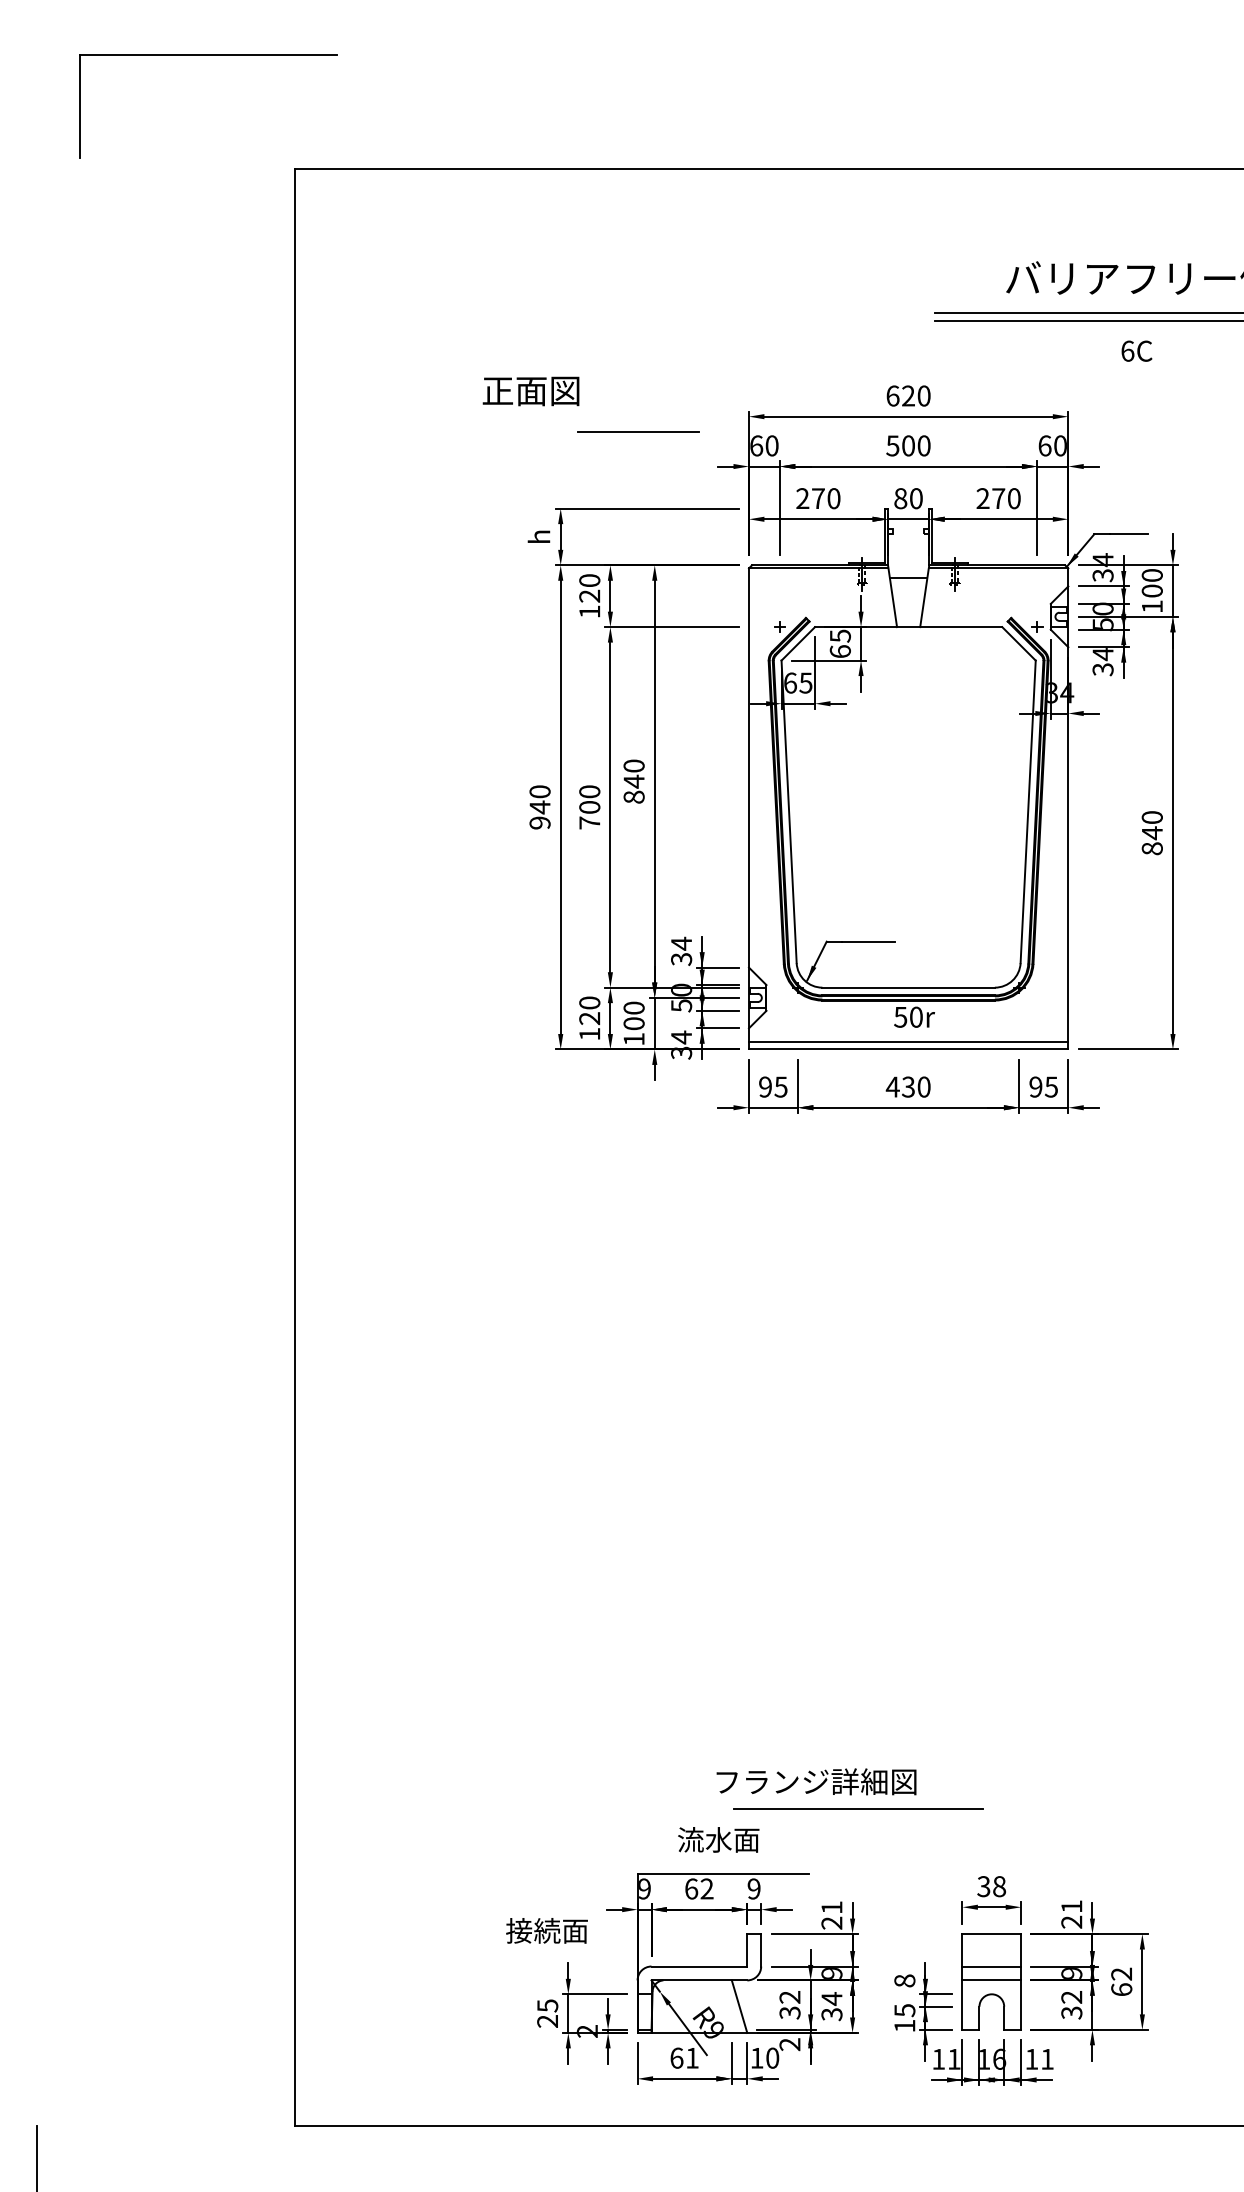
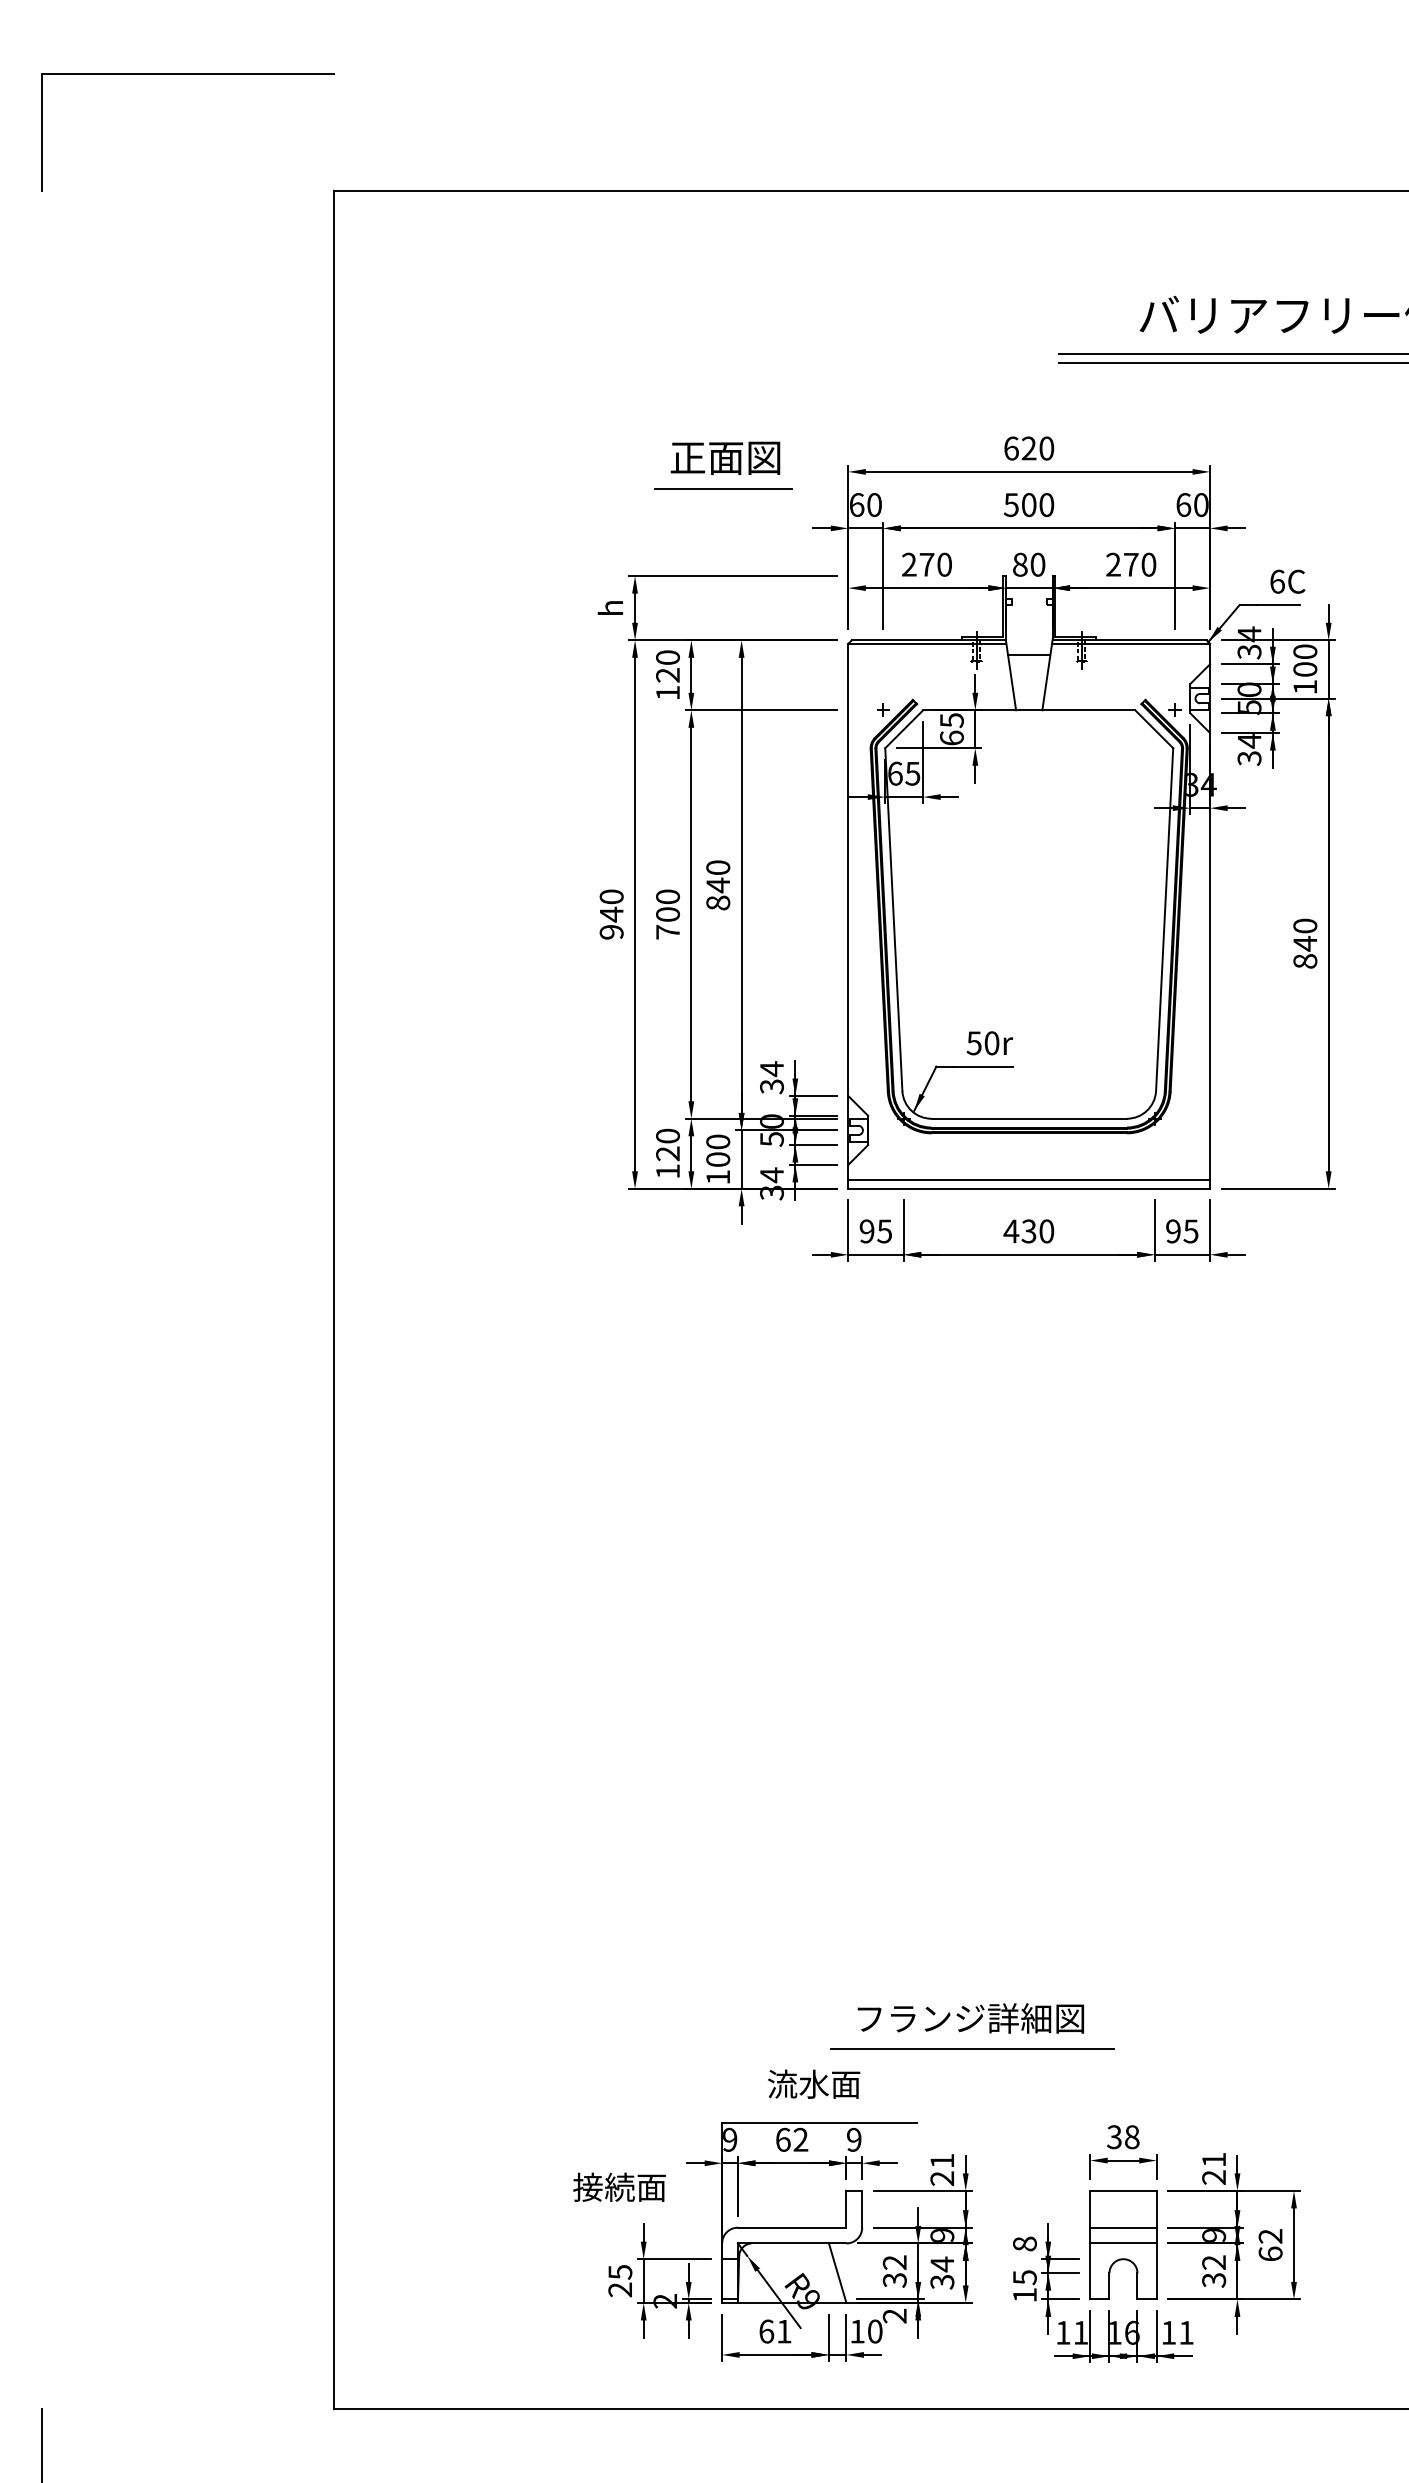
part: (208, 55) -> (187, 74), moved
text: (1136, 351) -> (1287, 581), moved
text: (531, 390) -> (725, 457), moved
text: (914, 1017) -> (989, 1043), moved
text: (816, 1781) -> (970, 2018), moved

